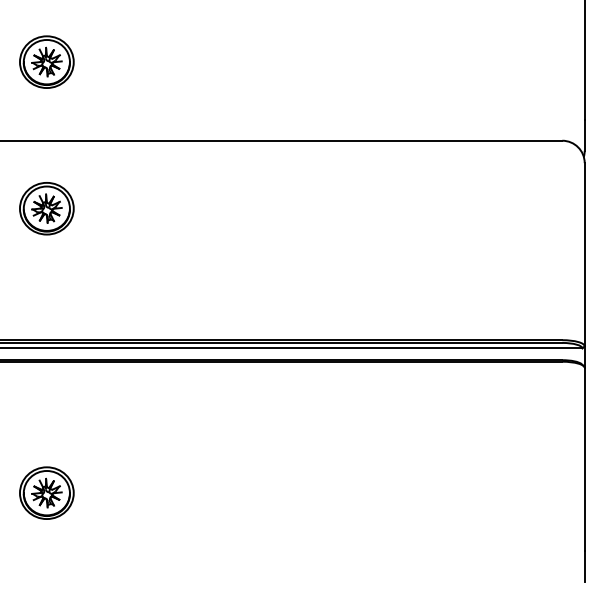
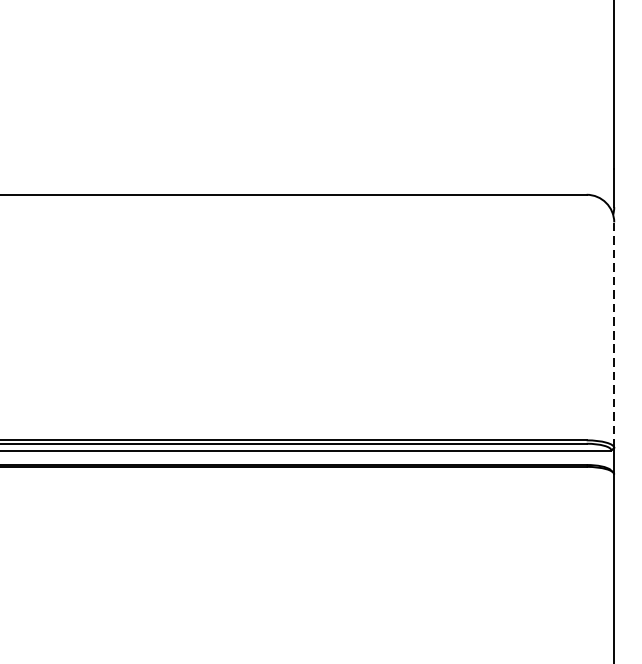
line: (584, 254) -> (613, 334), solid -> dashed

